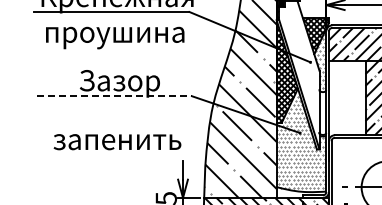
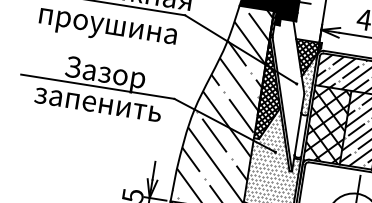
line: (114, 96) -> (97, 87), dashed -> solid
hatch: (346, 98) -> (326, 125), added
text: (117, 142) -> (98, 105), moved

